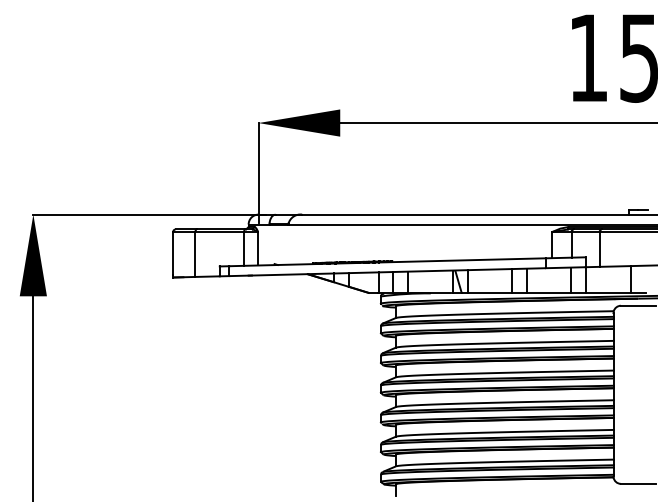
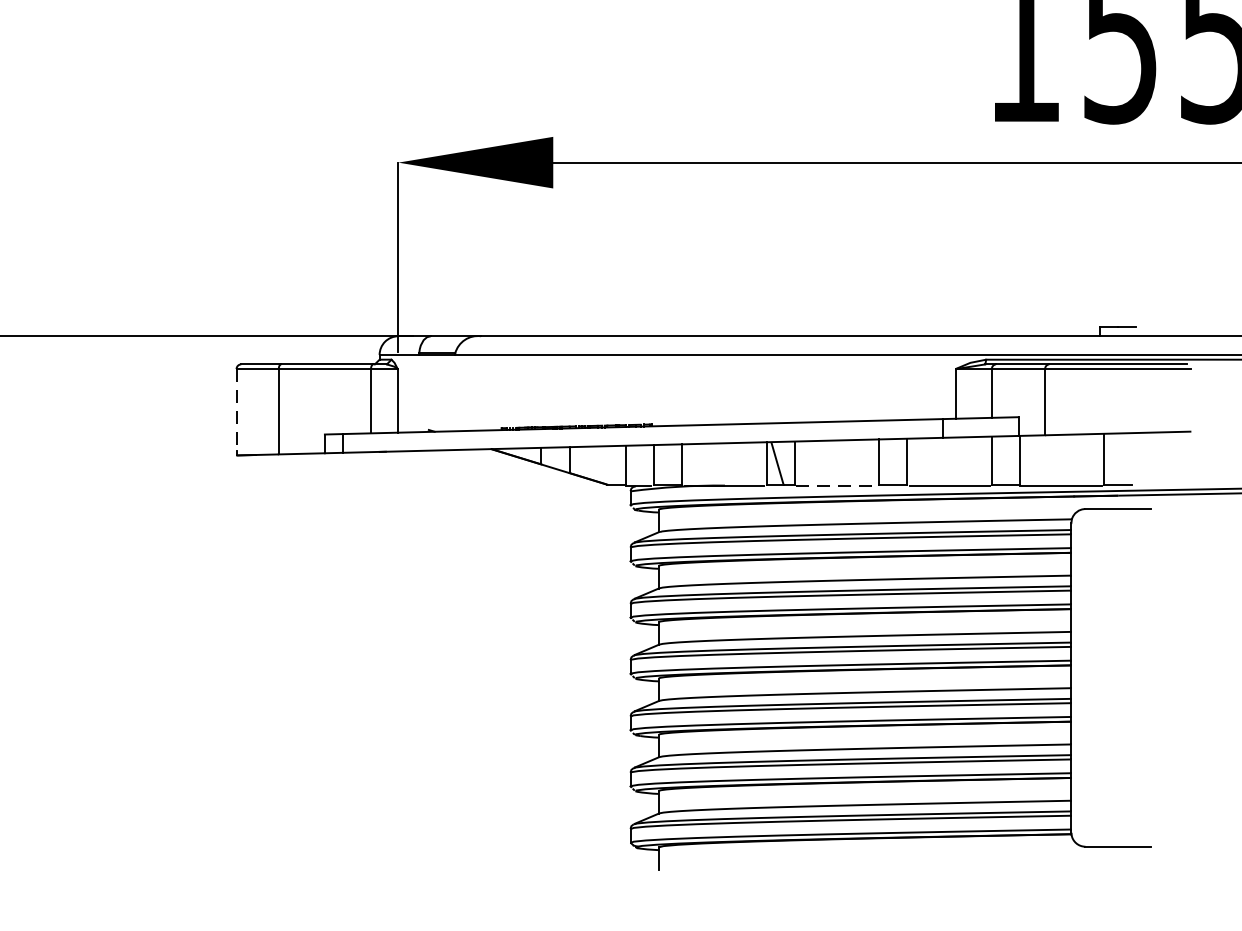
line: (173, 253) -> (237, 409), solid -> dashed
line: (490, 293) -> (838, 485), solid -> dashed

